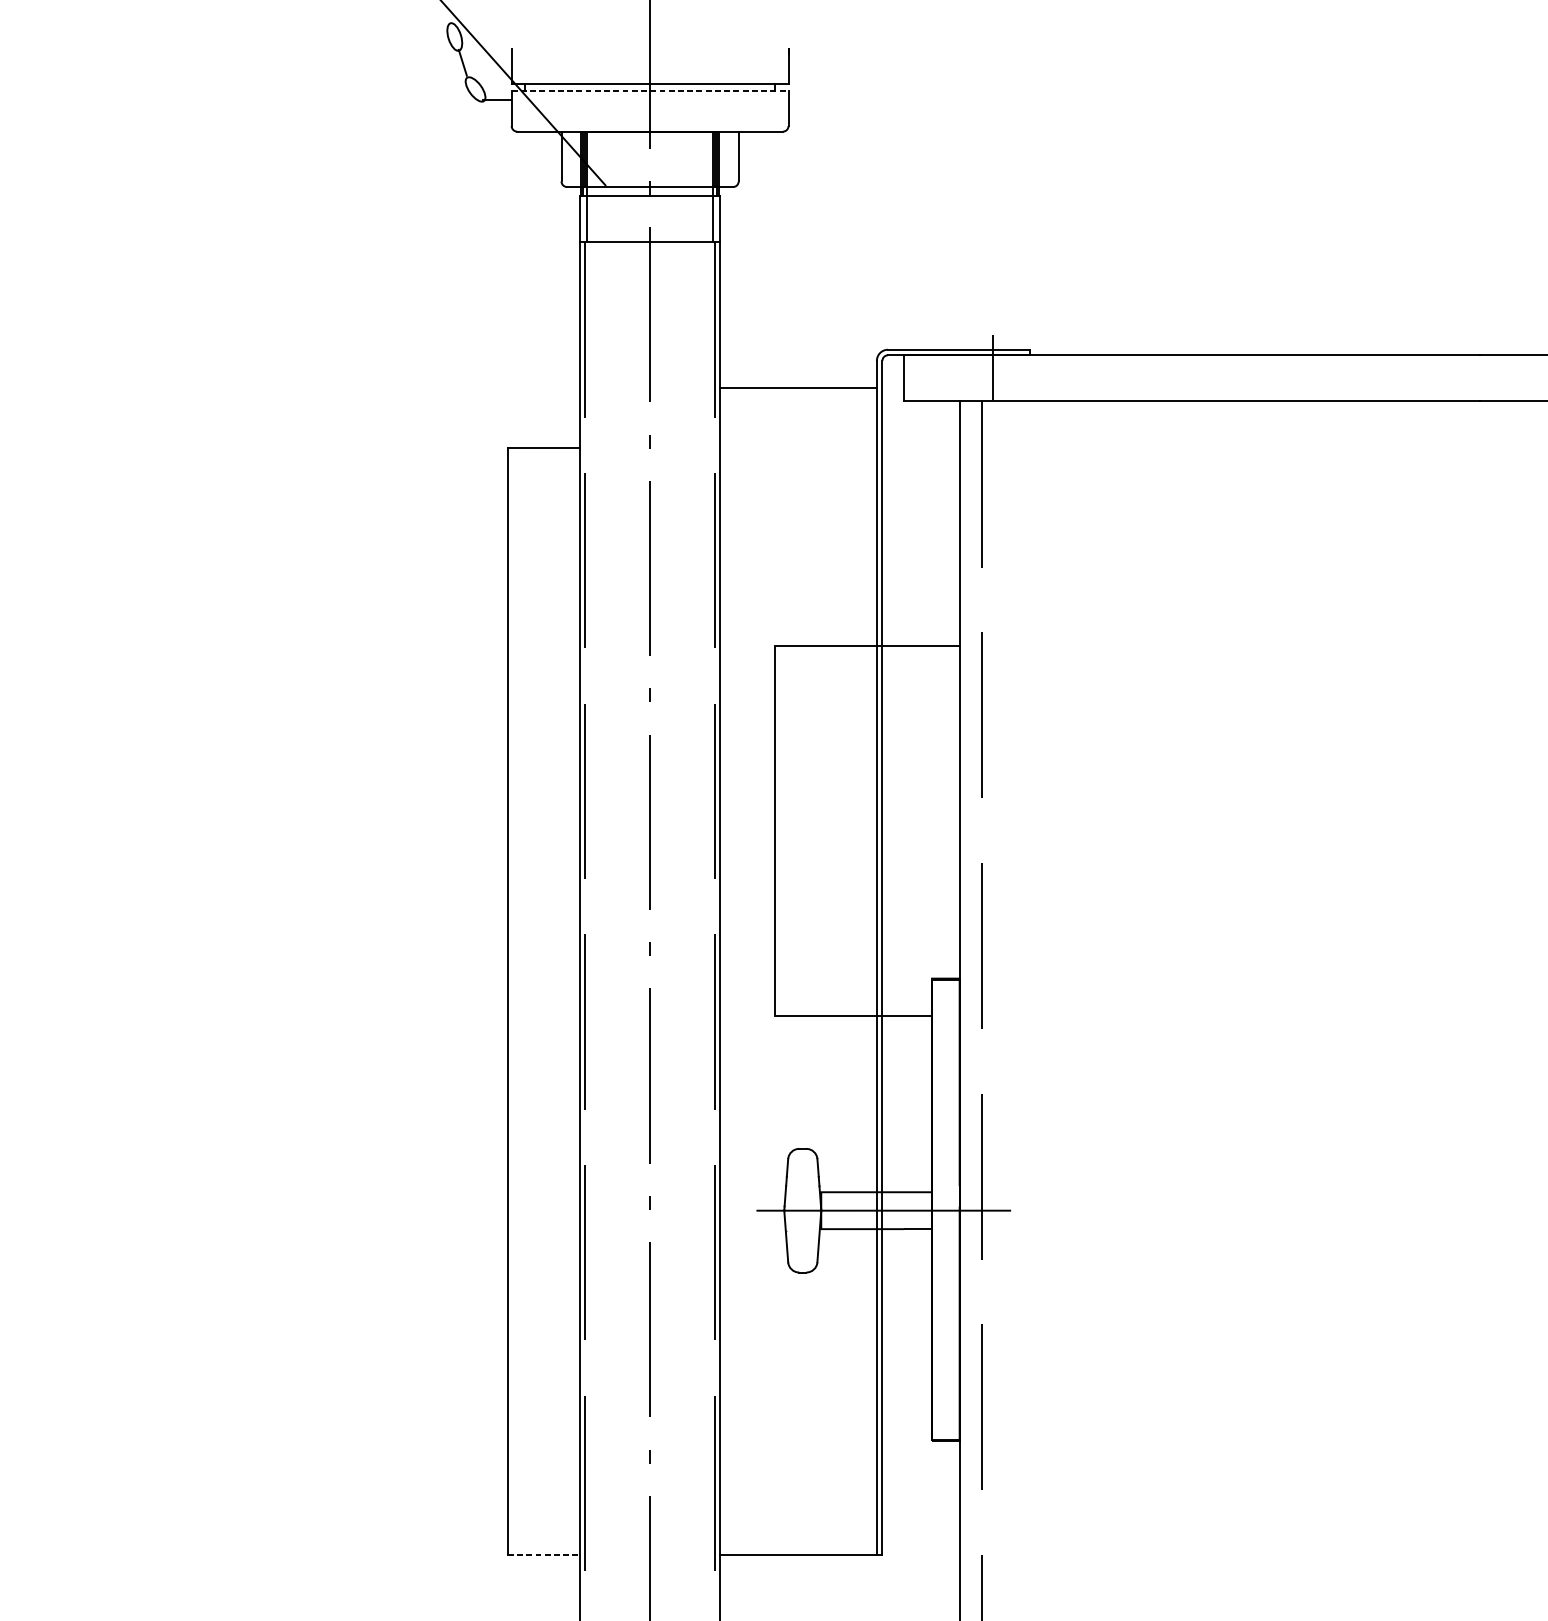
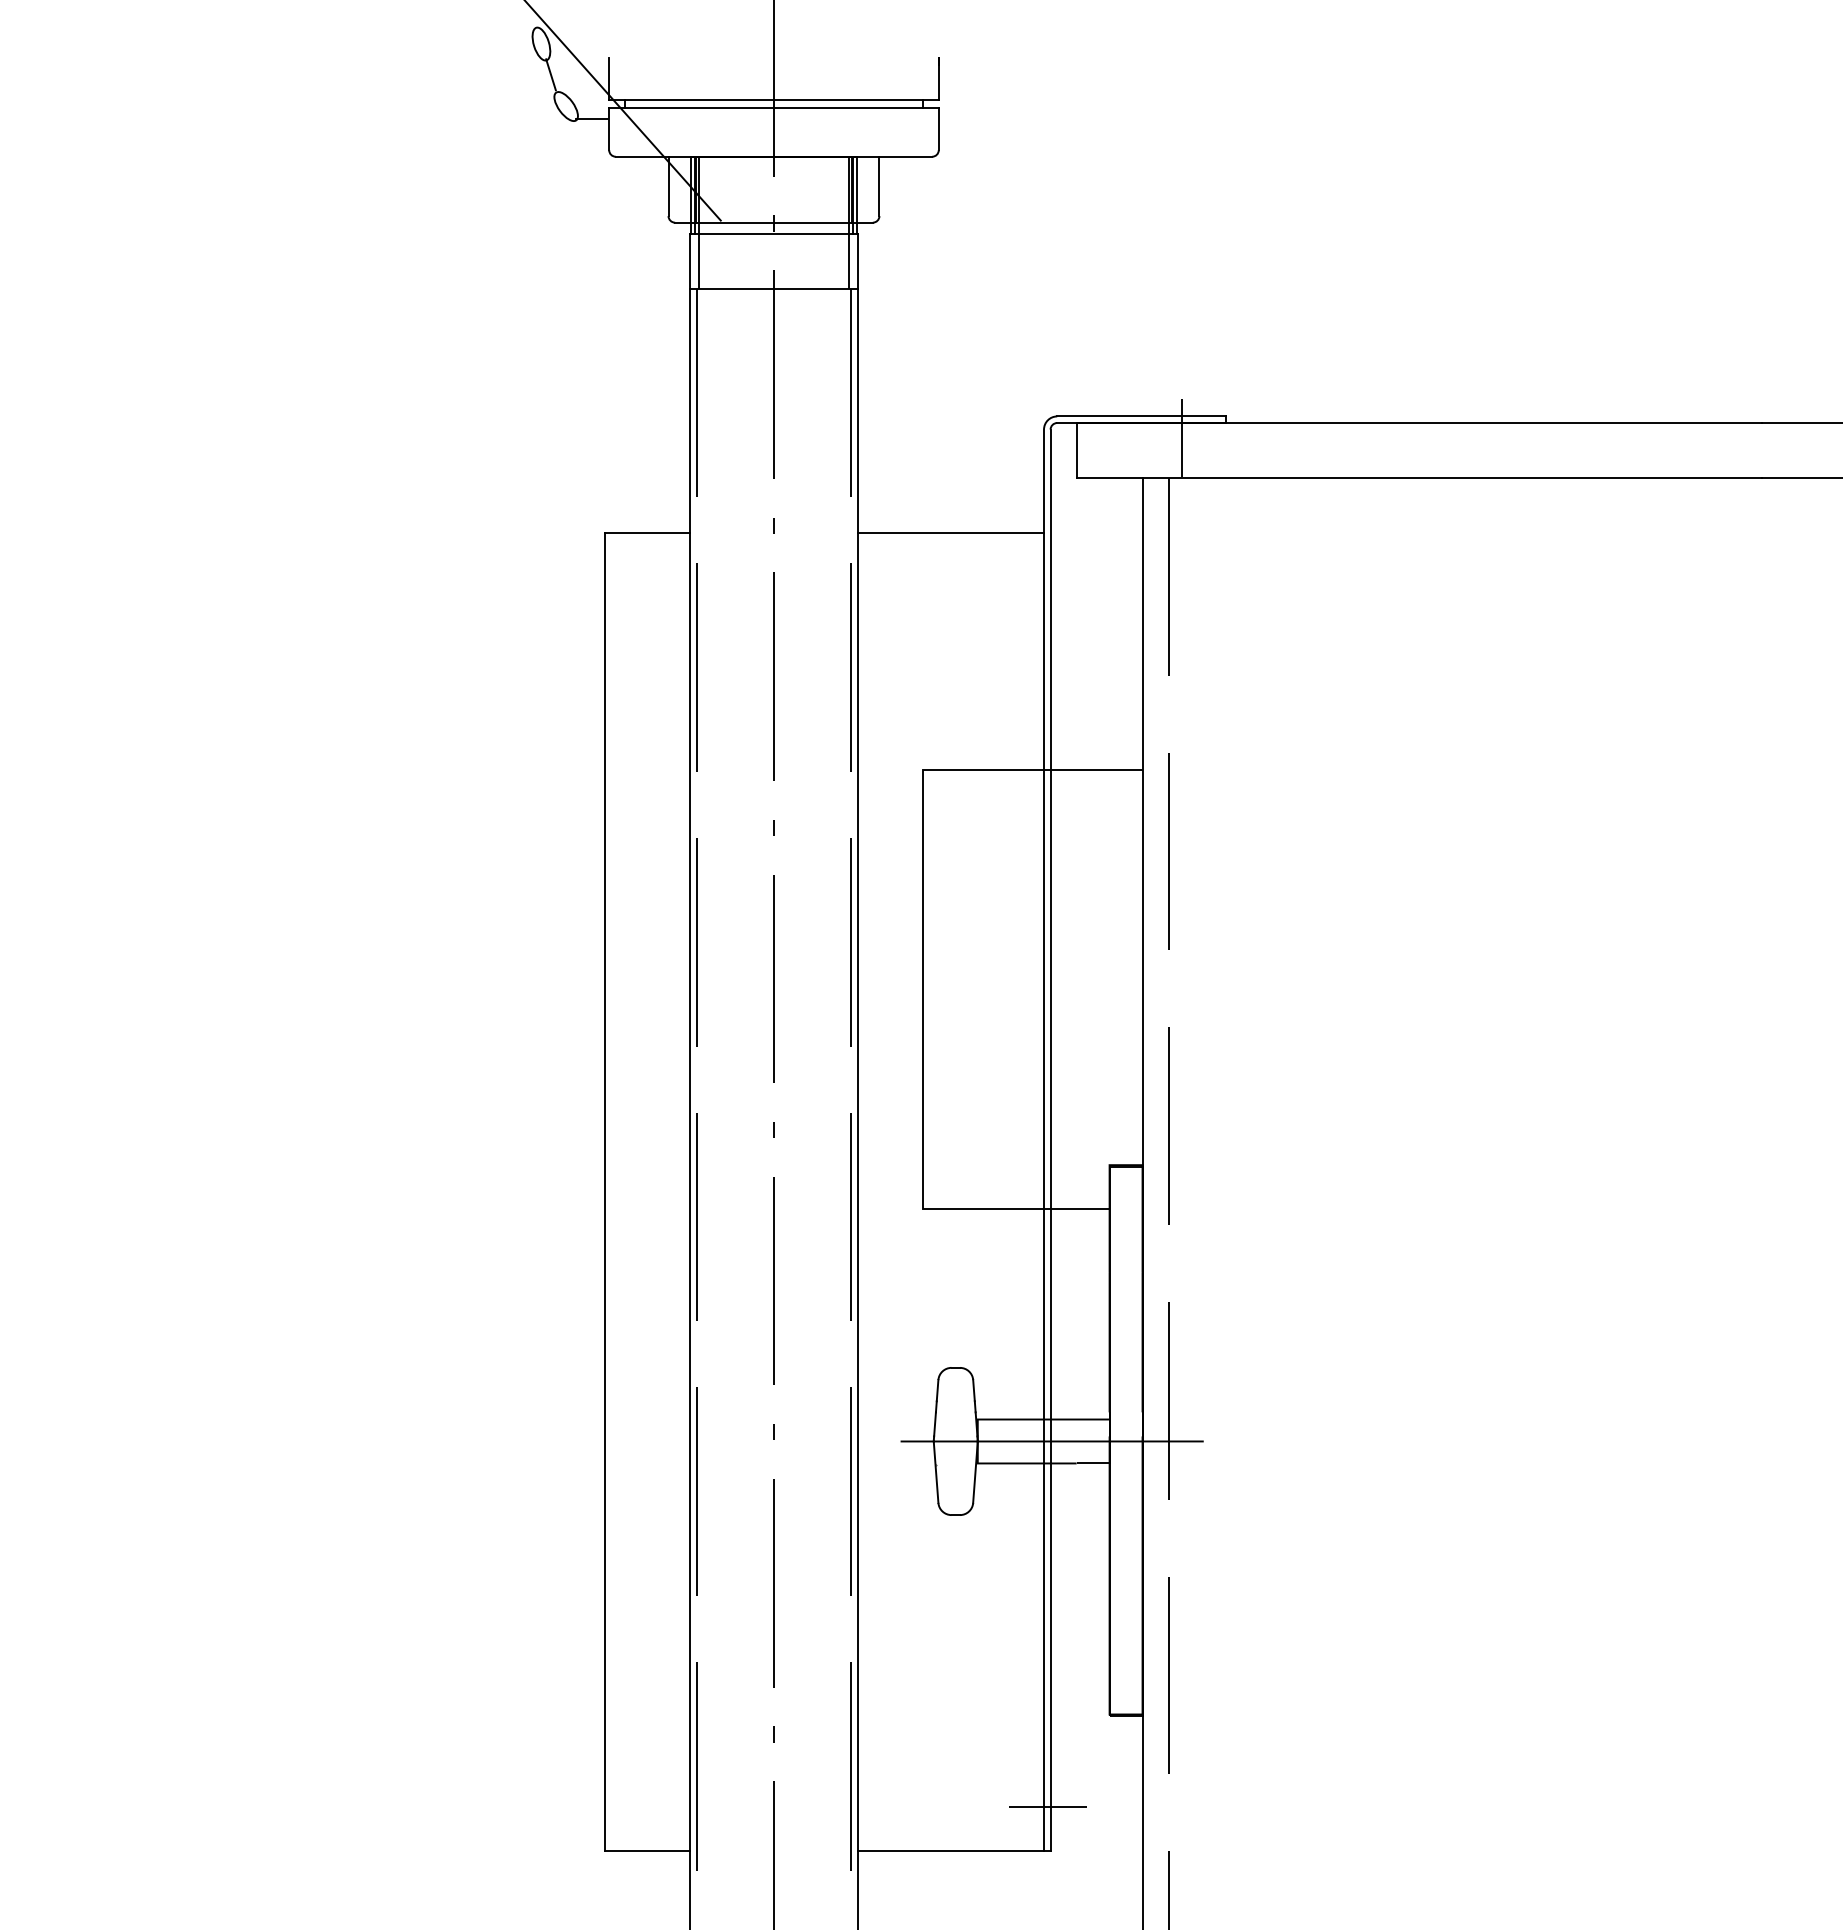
line: (649, 90) -> (773, 107), dashed -> solid
line: (798, 387) -> (950, 532), moved
line: (879, 1518) -> (1047, 1807), added
line: (543, 1555) -> (647, 1851), dashed -> solid

